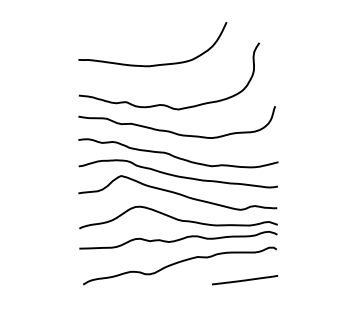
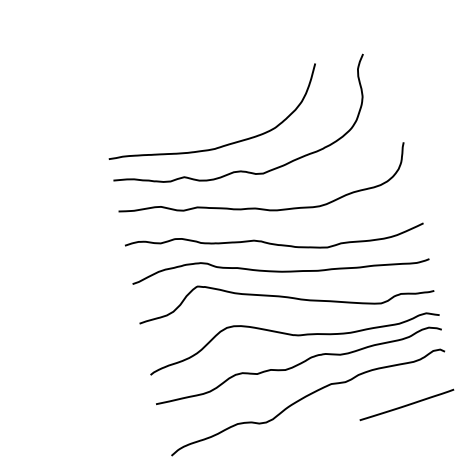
curve: (153, 64) -> (219, 145), moved

